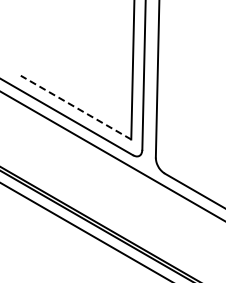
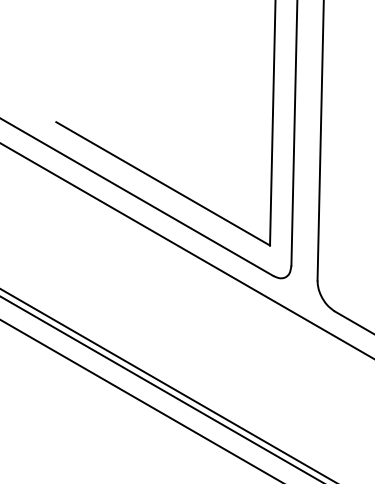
line: (76, 107) -> (164, 183), dashed -> solid

